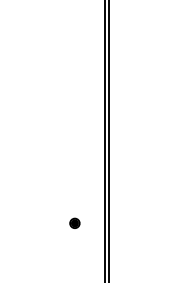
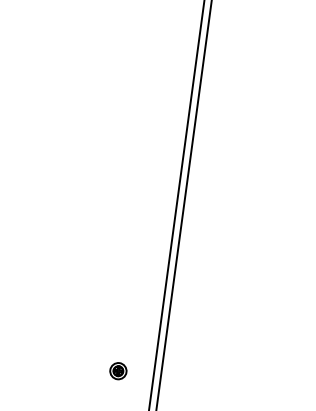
part: (74, 222) -> (117, 369), moved

